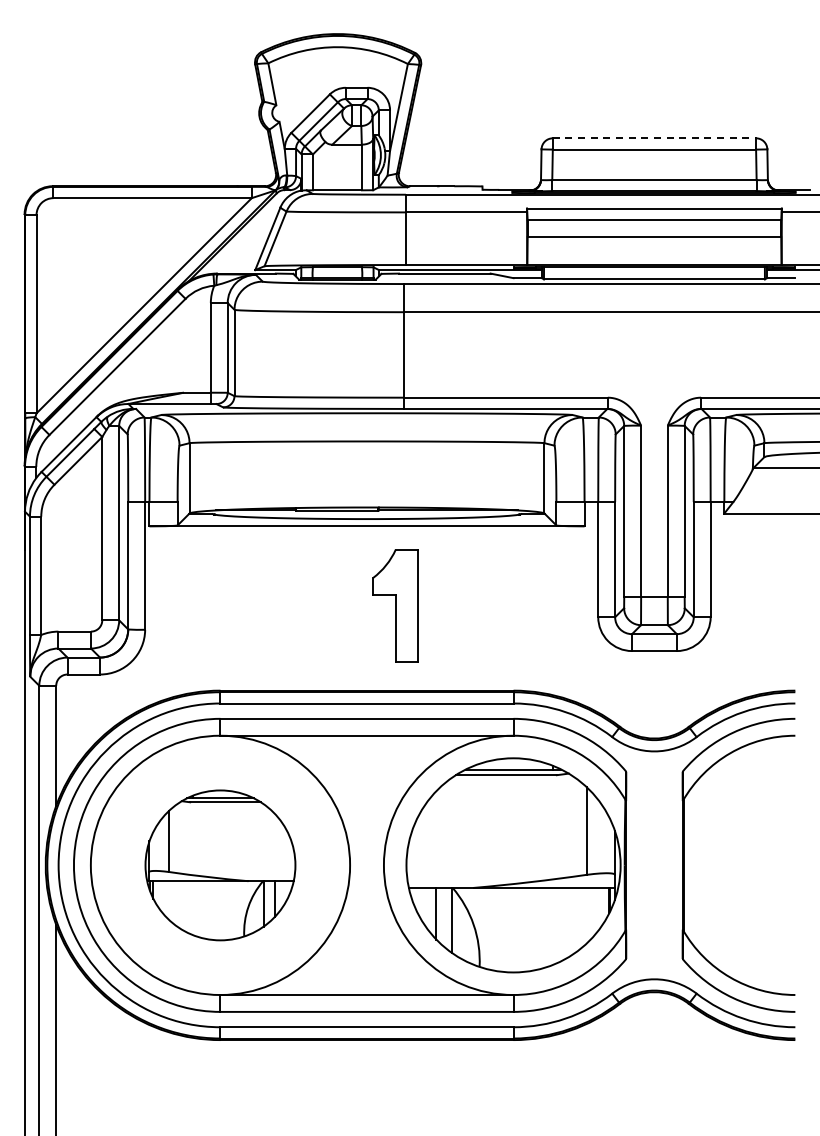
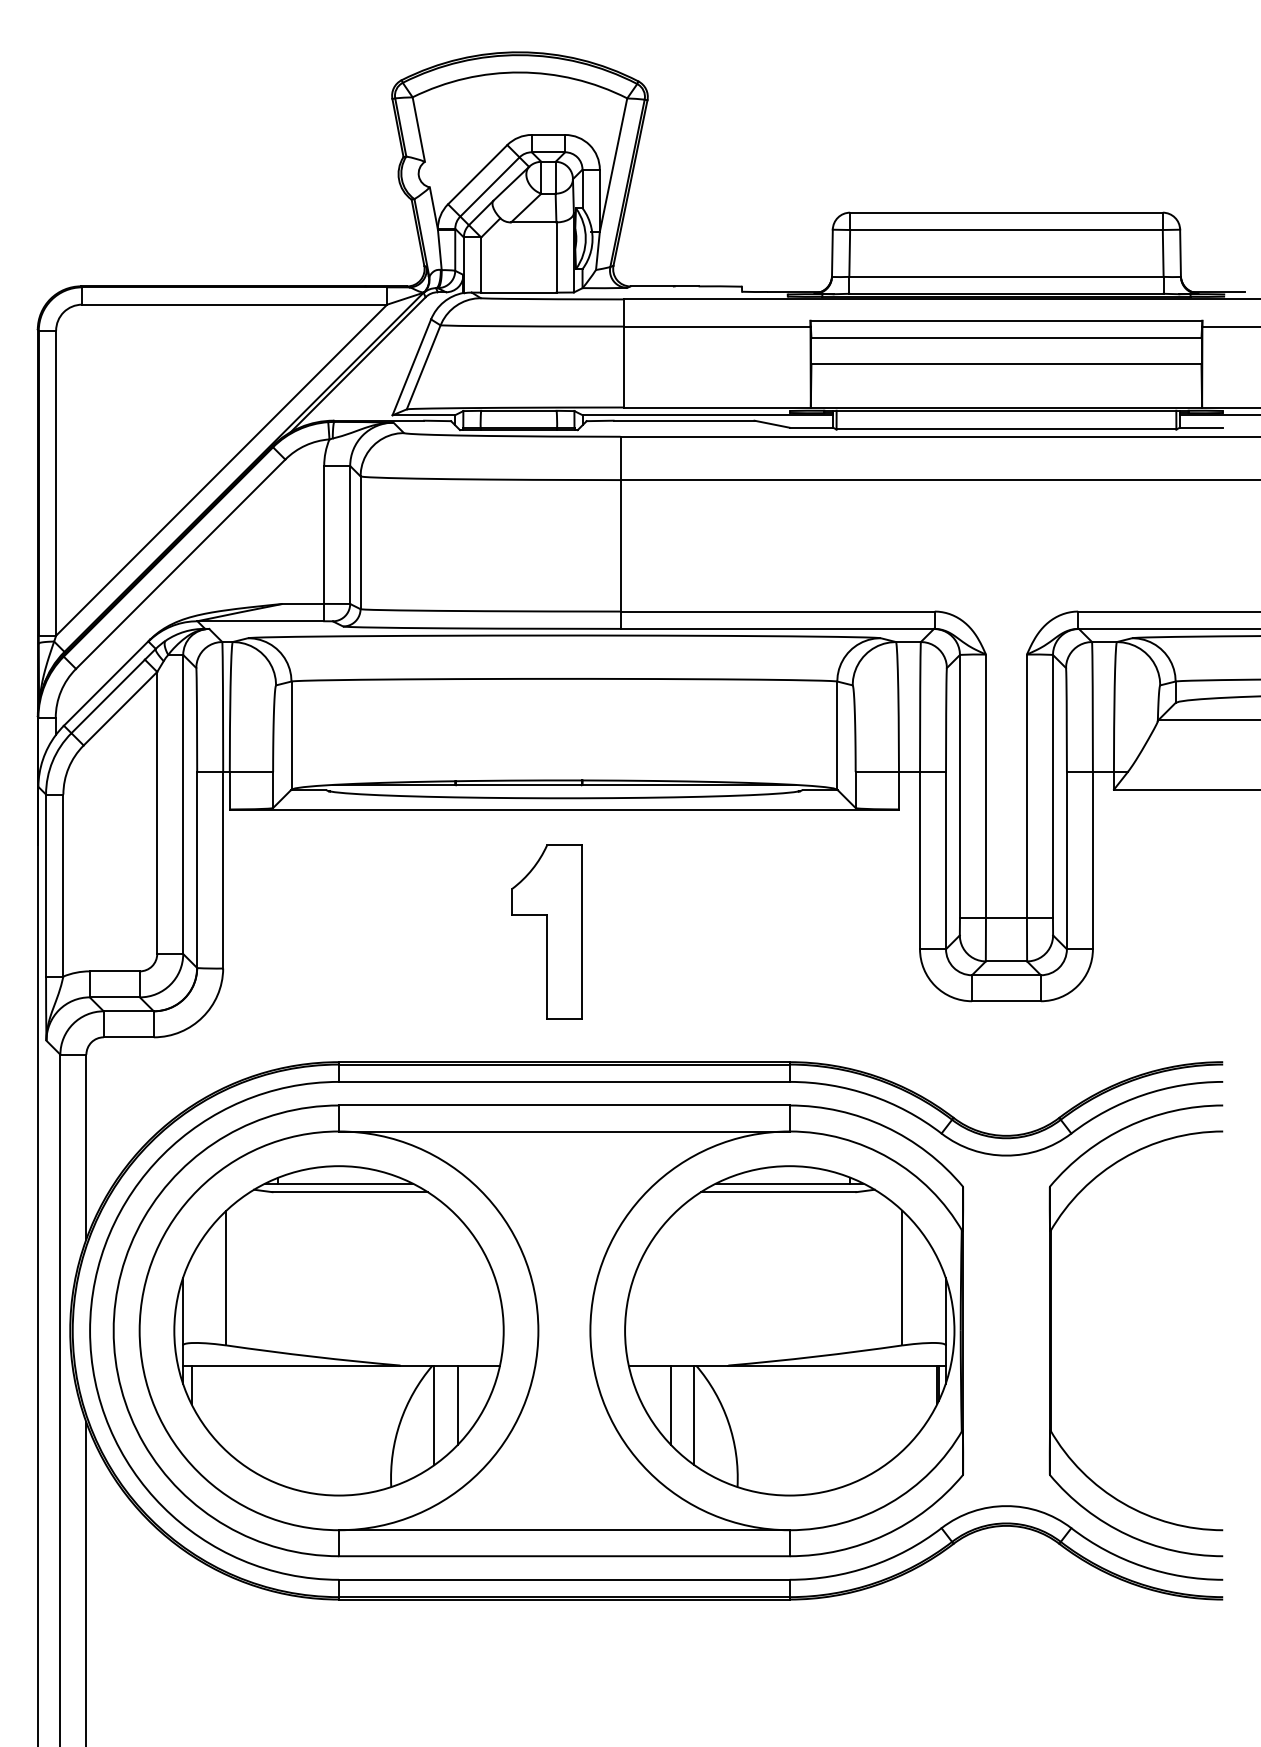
line: (654, 138) -> (1006, 212), dashed -> solid
part: (395, 605) -> (546, 931), moved
part: (220, 865) -> (339, 1331), size x1.43

